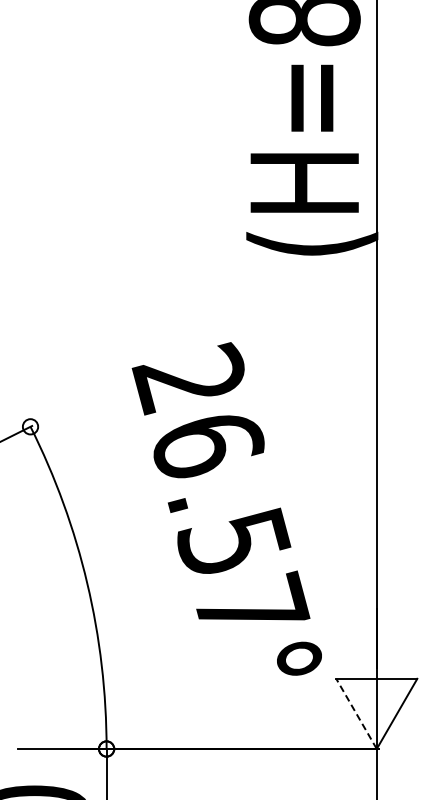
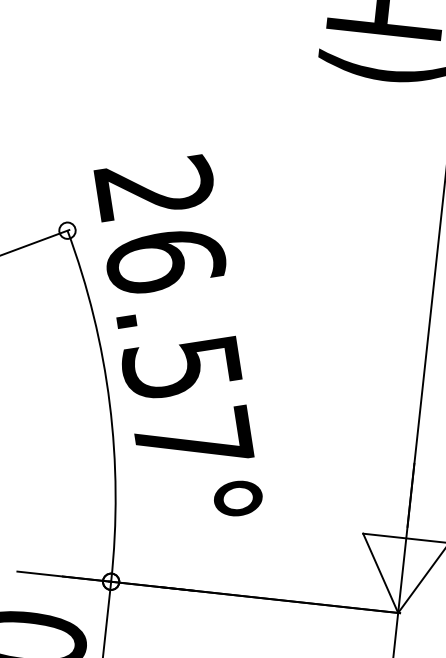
text: (226, 508) -> (178, 330), moved
line: (356, 713) -> (380, 572), dashed -> solid

